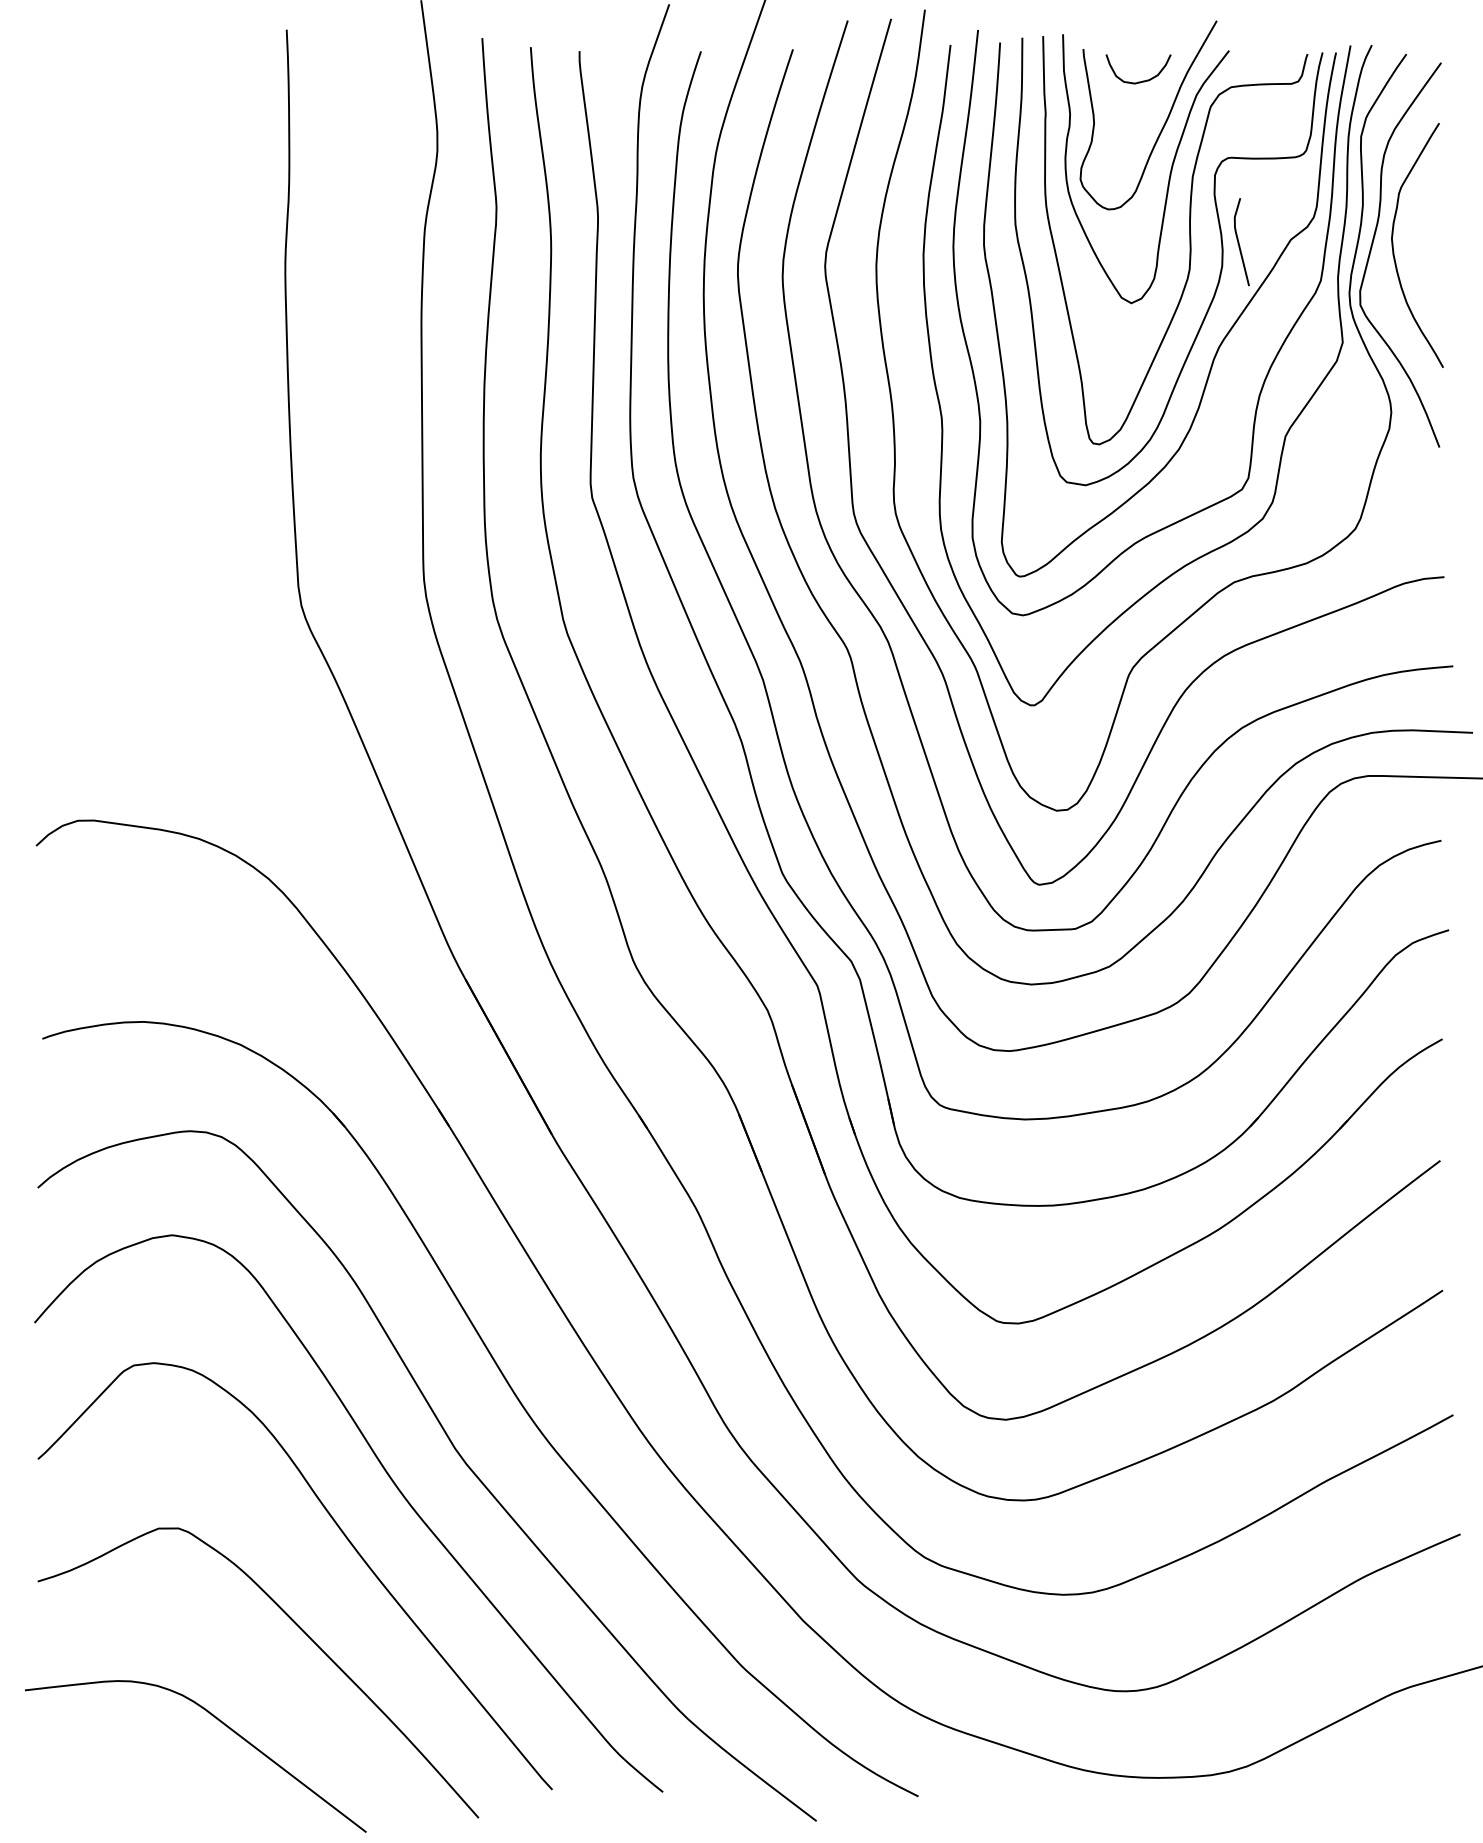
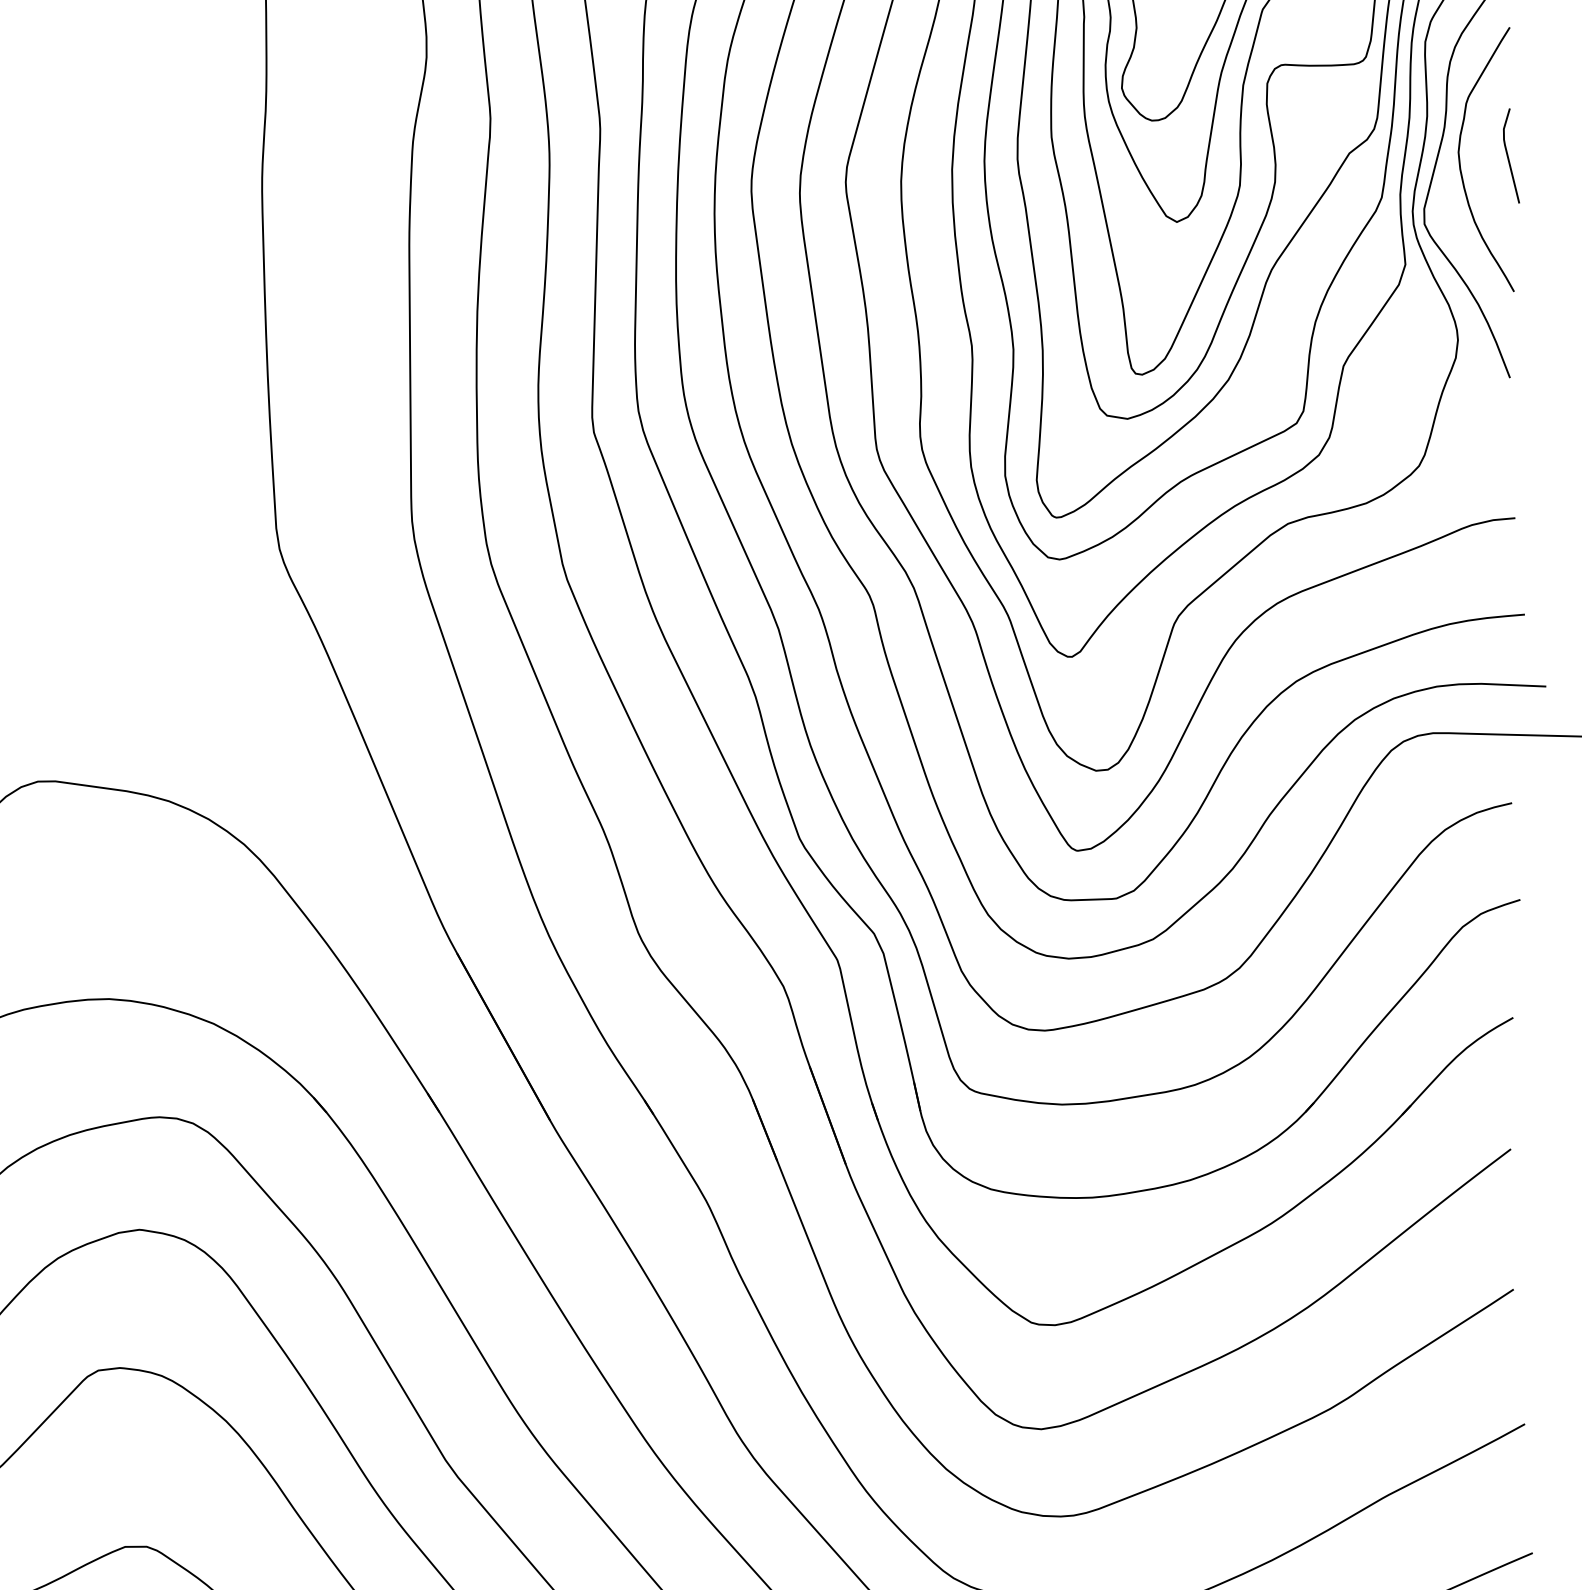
line: (1239, 242) -> (1508, 156), moved

